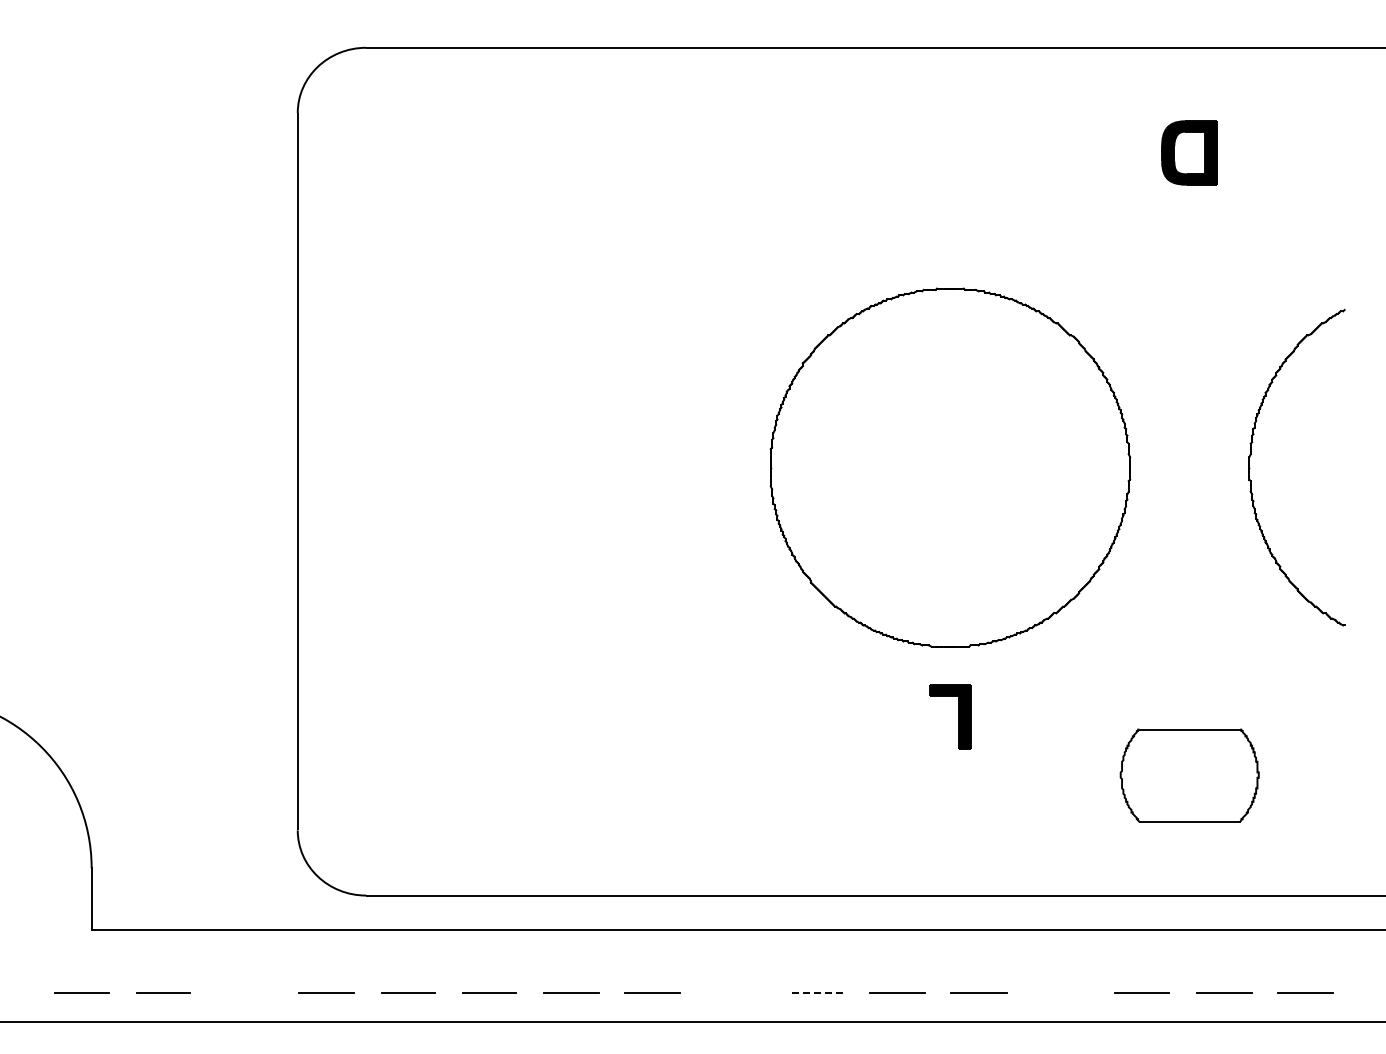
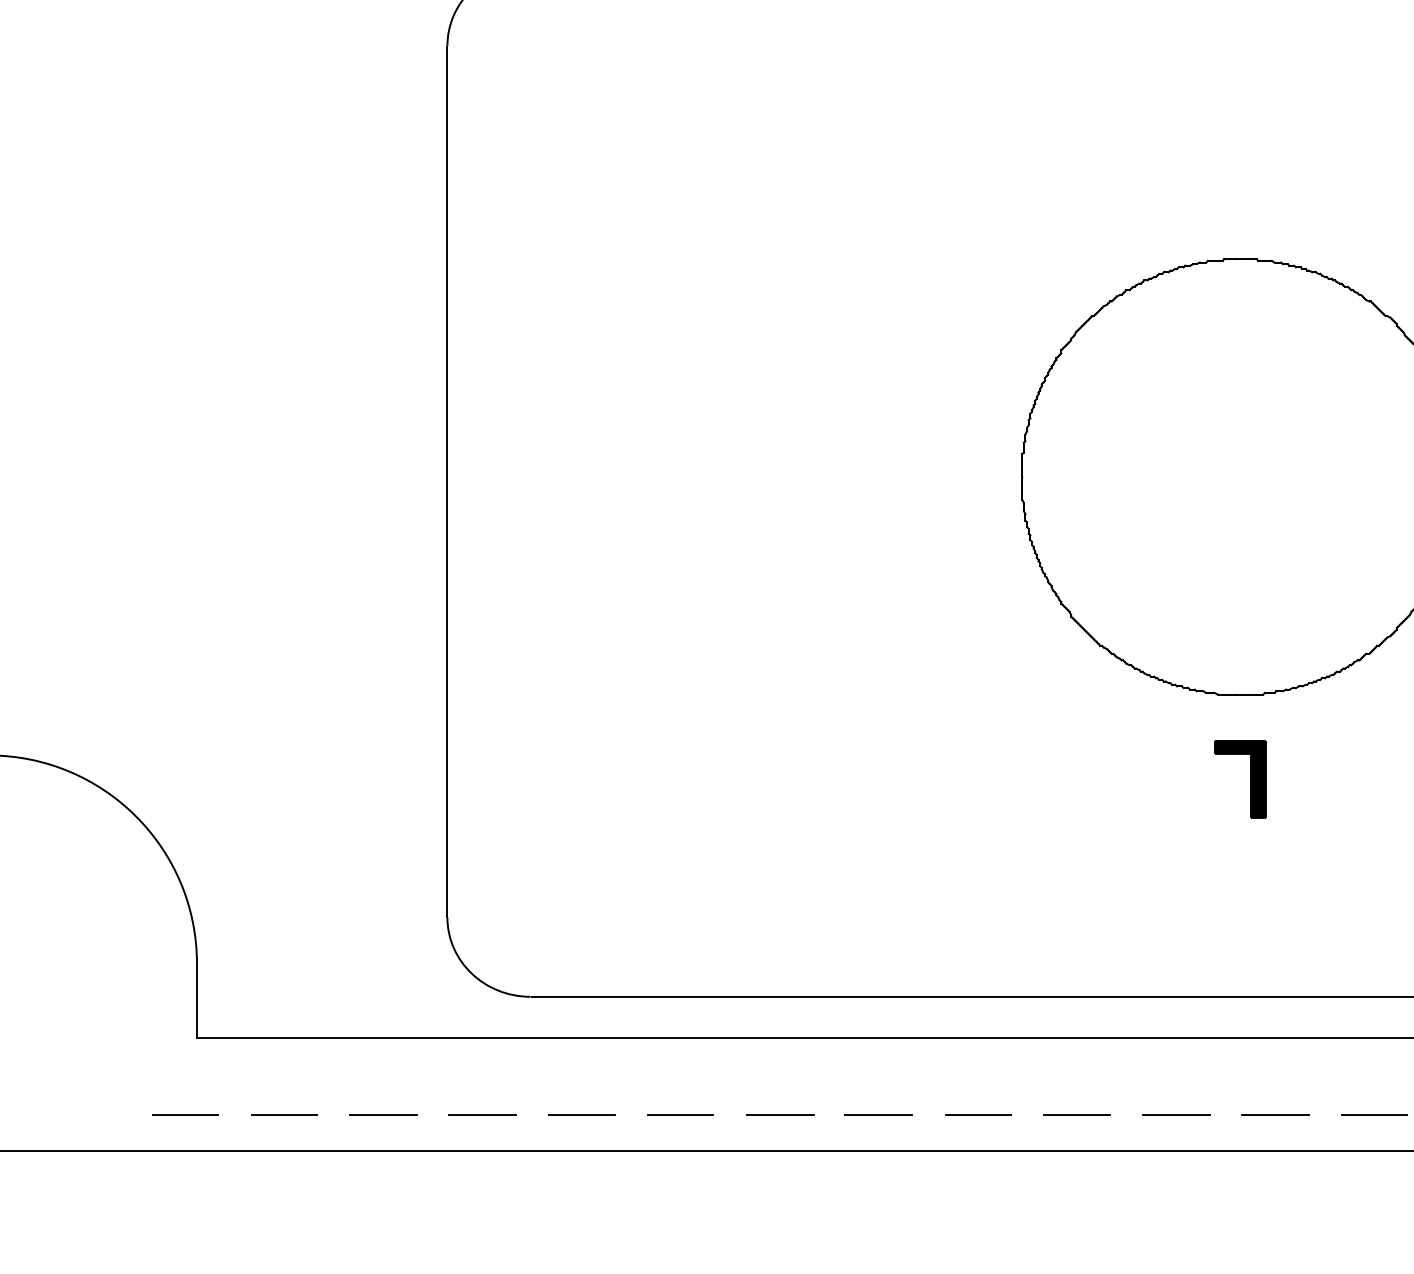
line: (244, 992) -> (382, 1114), added
line: (734, 992) -> (978, 1114), added
line: (815, 992) -> (1076, 1114), dashed -> solid
line: (1060, 992) -> (1374, 1114), added

